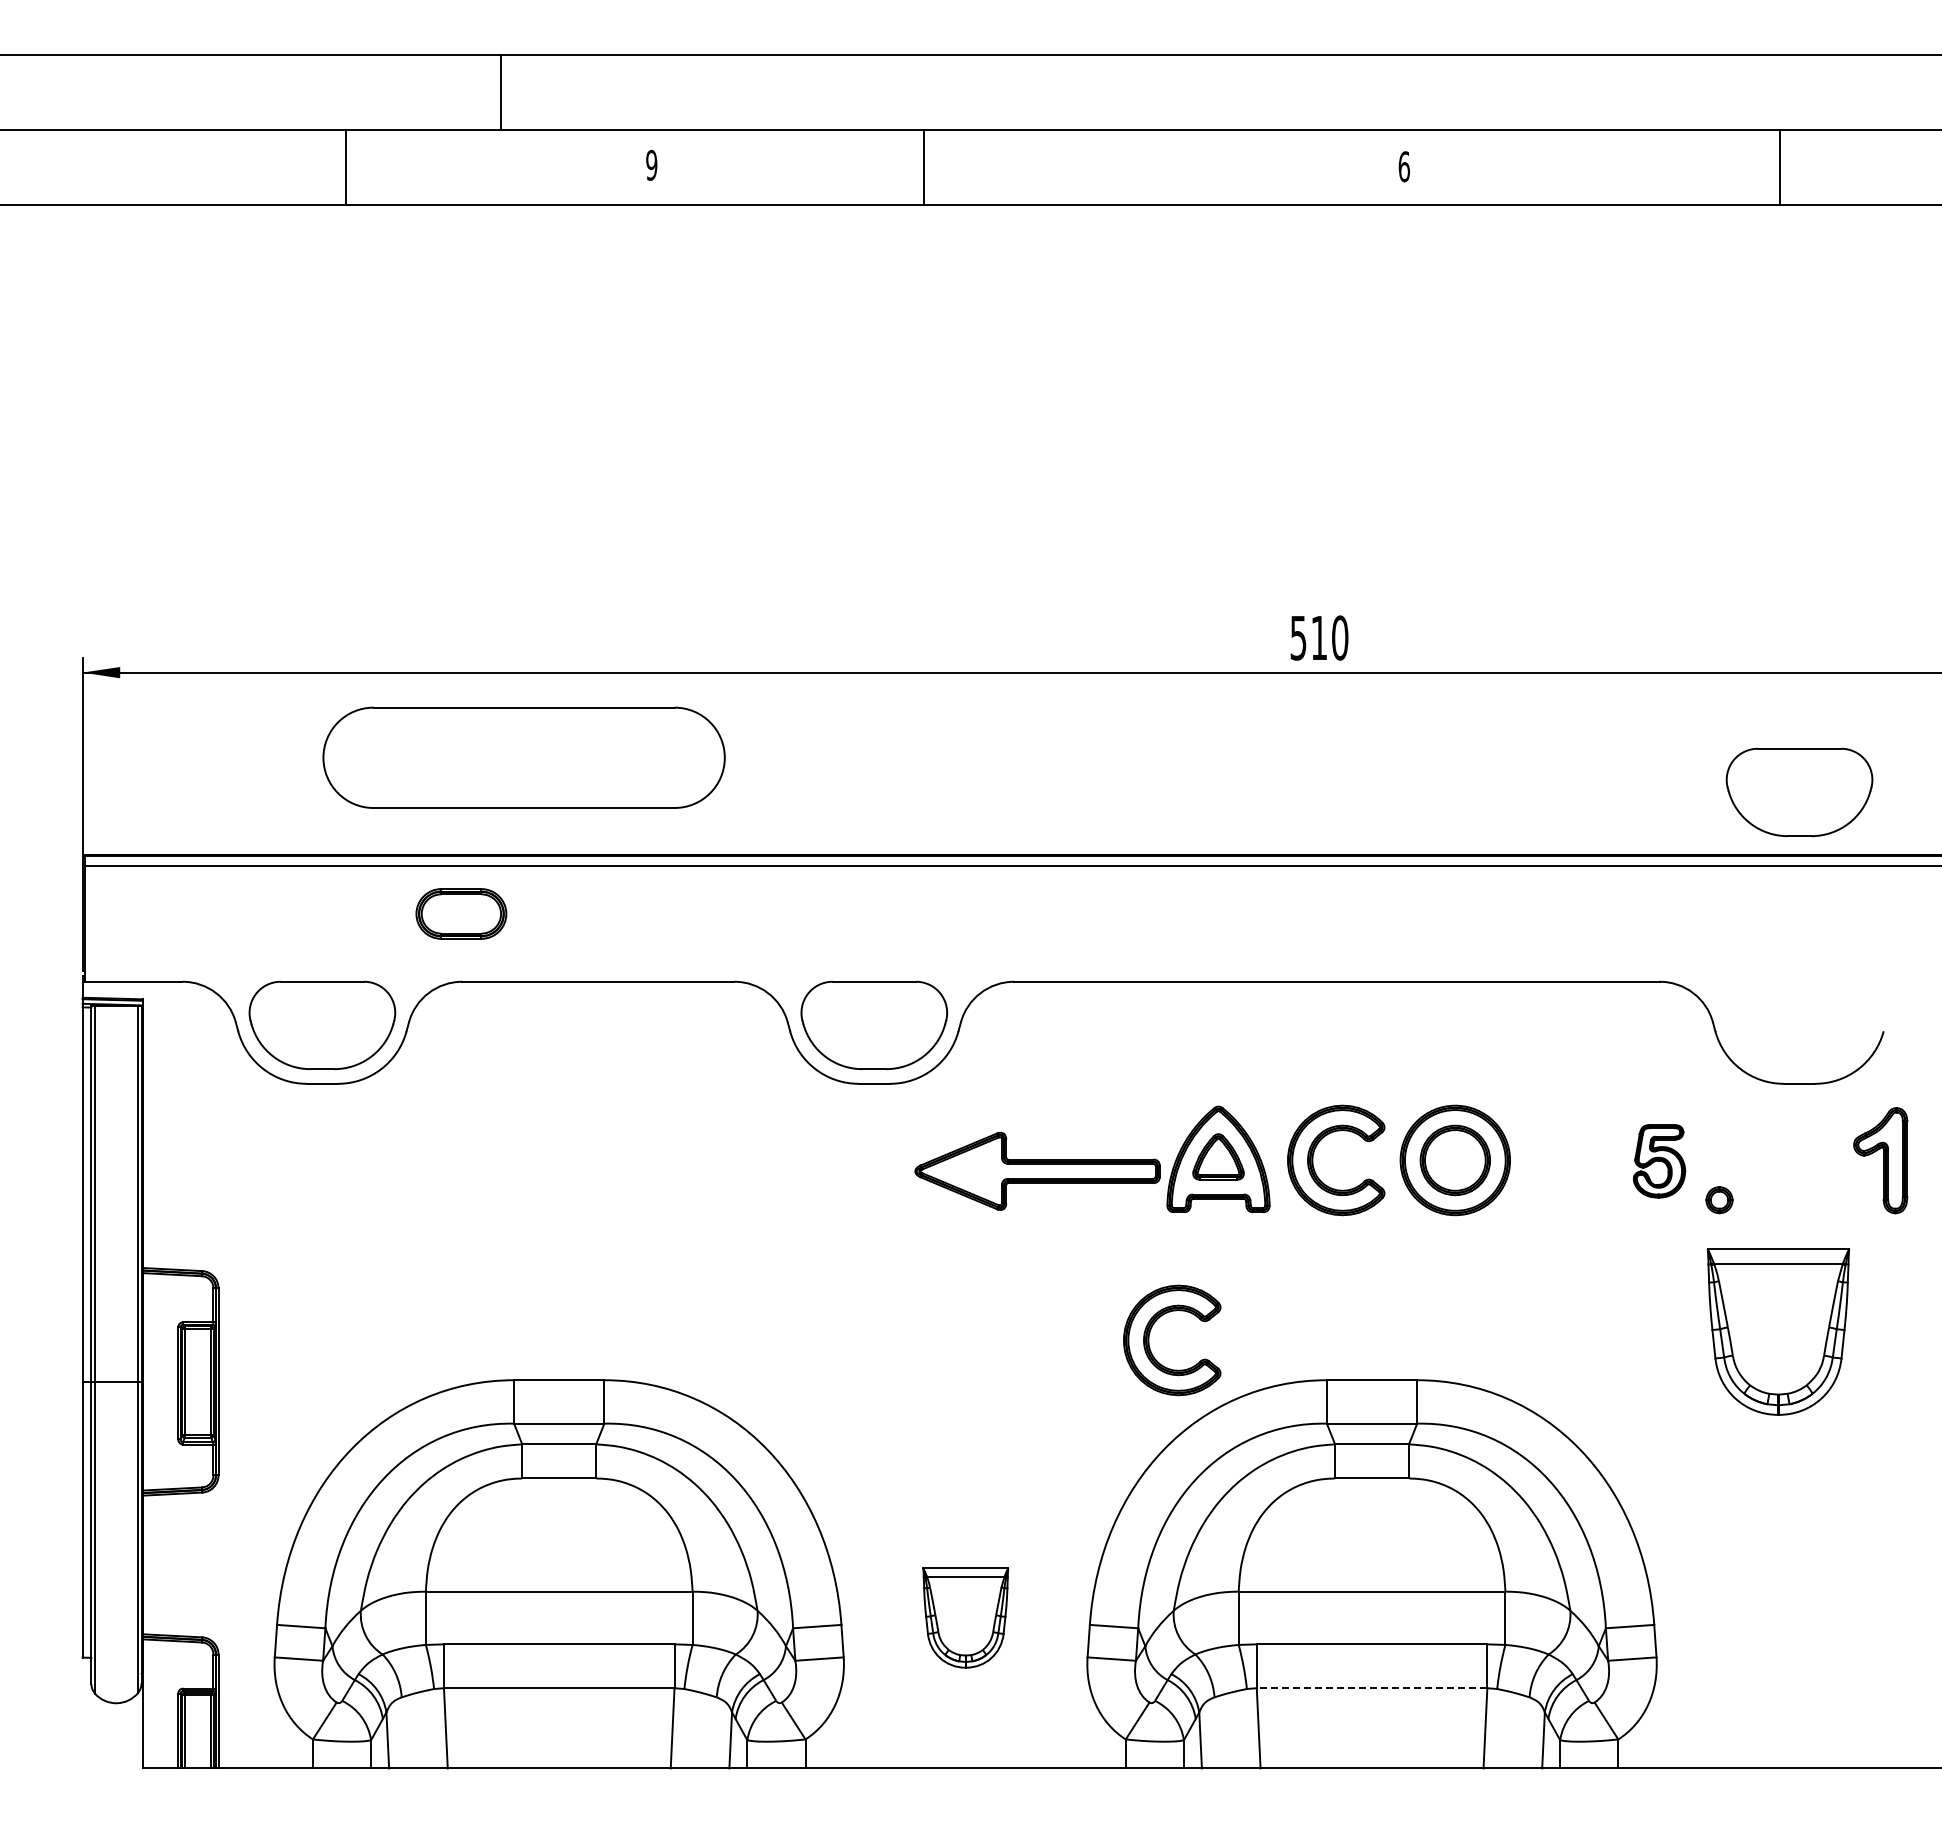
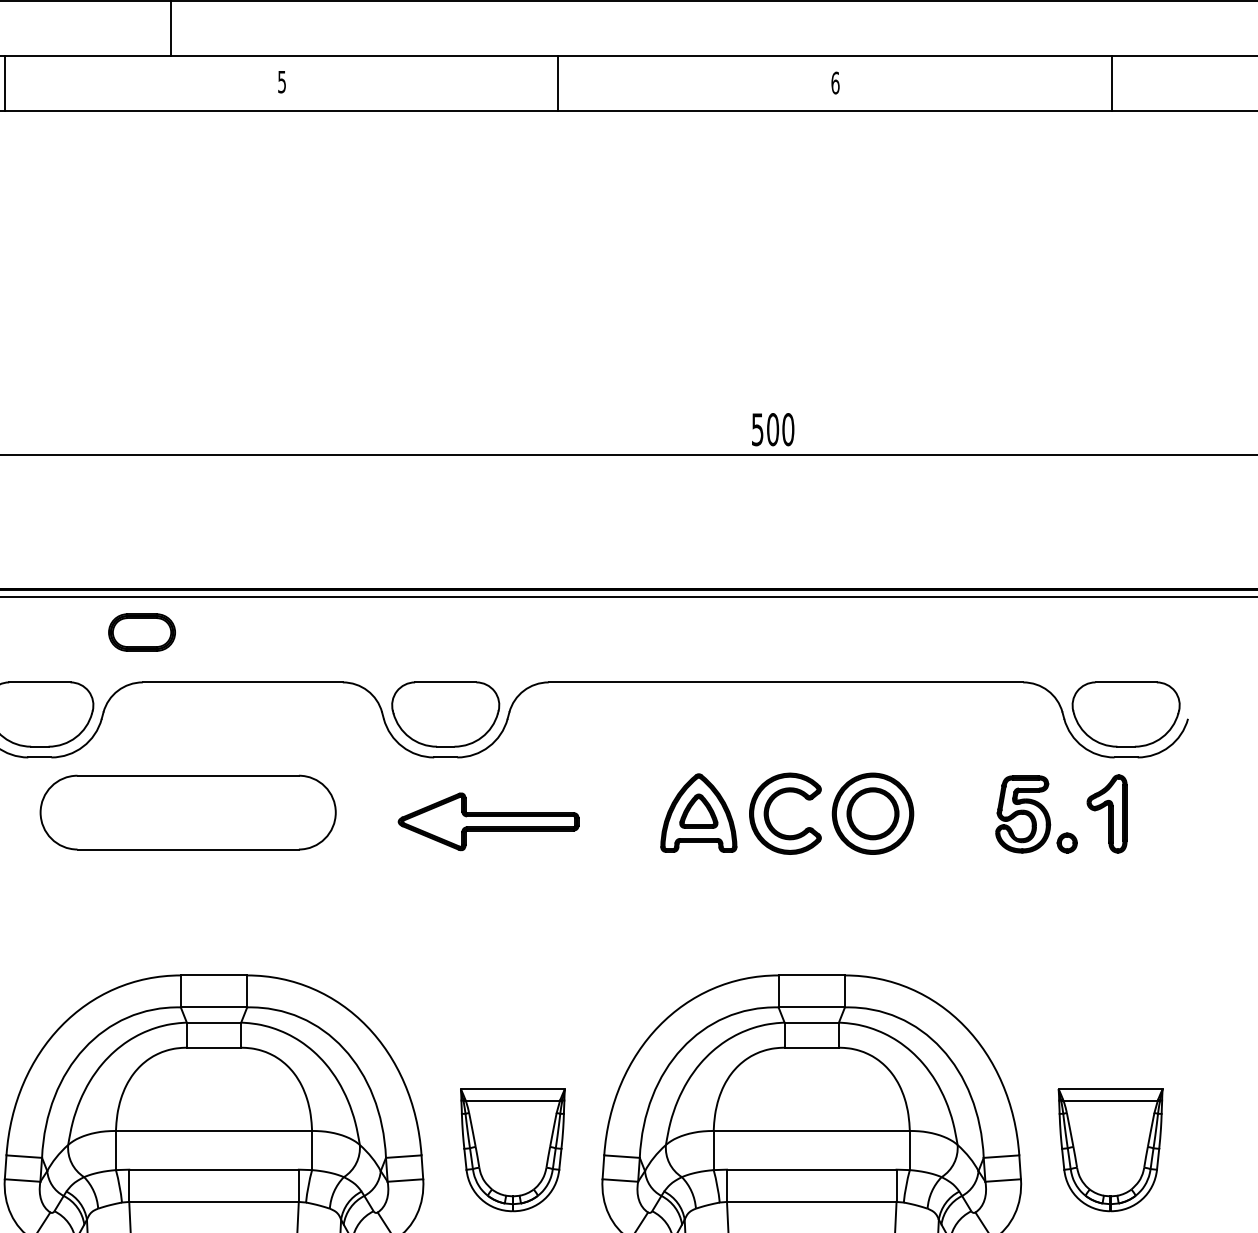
text: (651, 164) -> (281, 81), 9 -> 5
line: (345, 167) -> (4, 83), moved
line: (923, 167) -> (558, 83), moved
text: (1319, 637) -> (773, 429), 510 -> 500
part: (523, 757) -> (187, 812), moved
part: (1799, 791) -> (1126, 713), moved
part: (1880, 1160) -> (1106, 813), moved
part: (1659, 1161) -> (1023, 814), size x1.43
part: (1037, 1170) -> (488, 821), moved
part: (1778, 1331) -> (1110, 1149), moved
part: (1149, 1340) -> (648, 946), removed
part: (965, 1617) -> (512, 1149), size x1.67
line: (1371, 1688) -> (811, 1202), dashed -> solid

